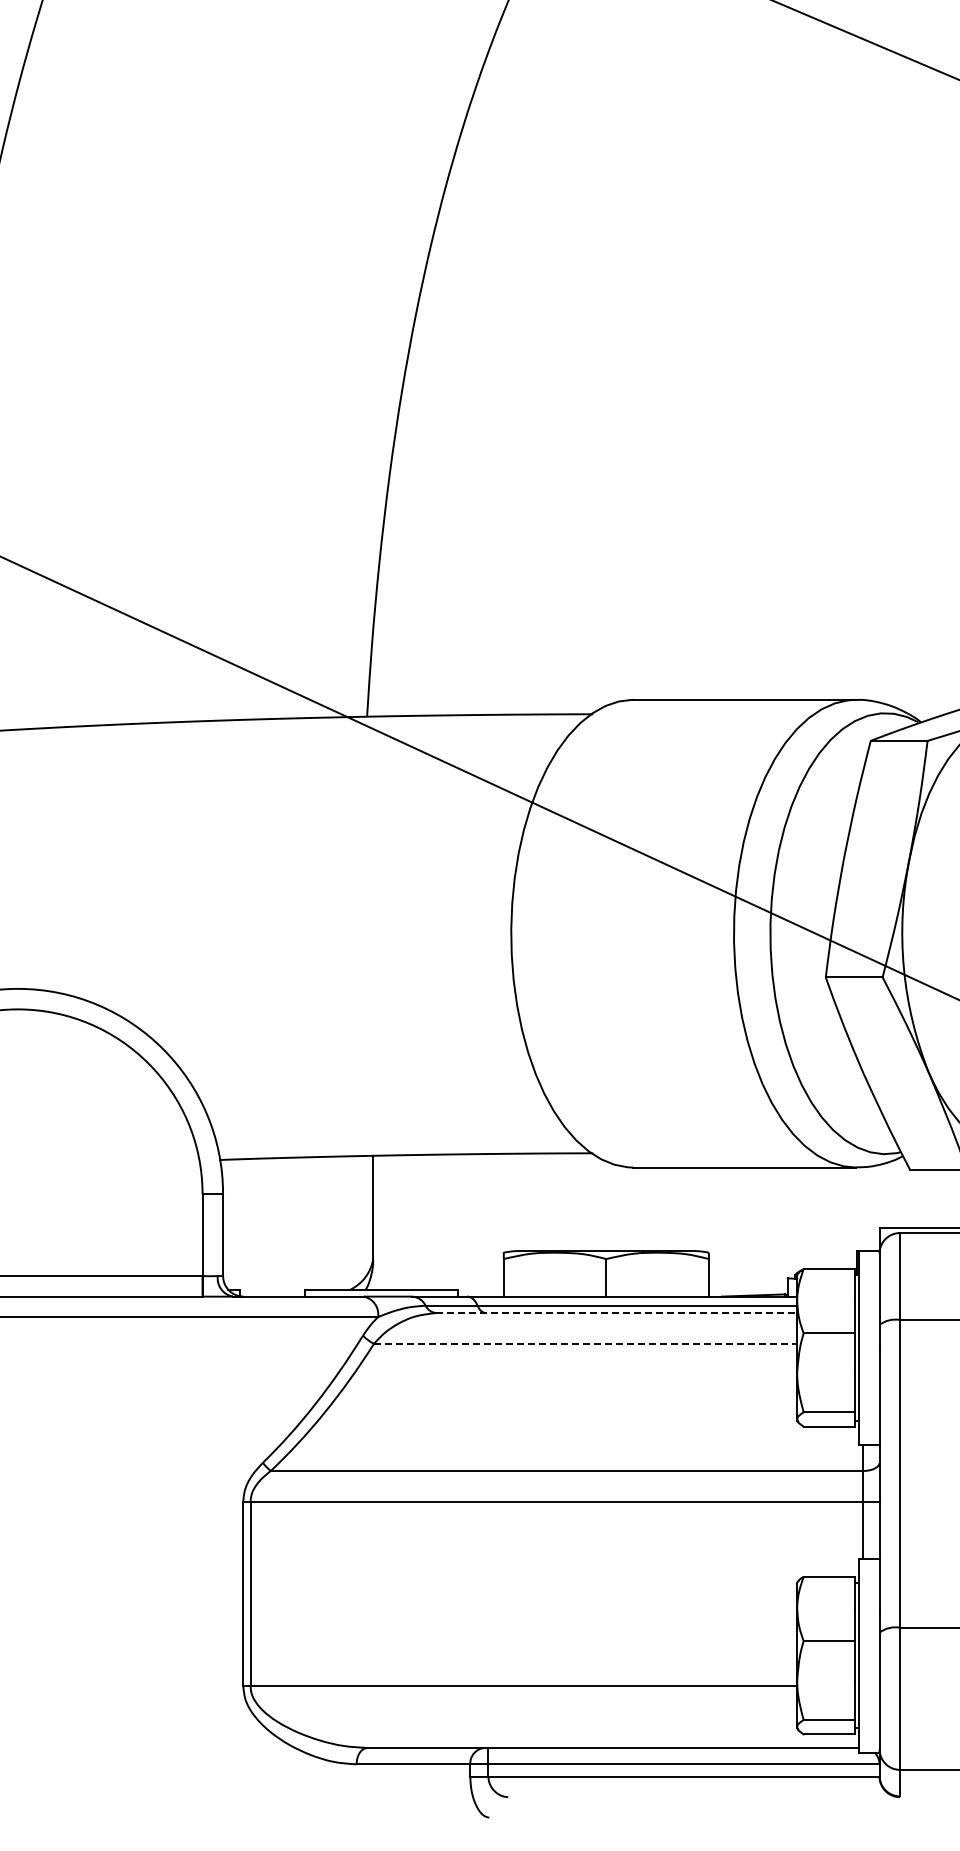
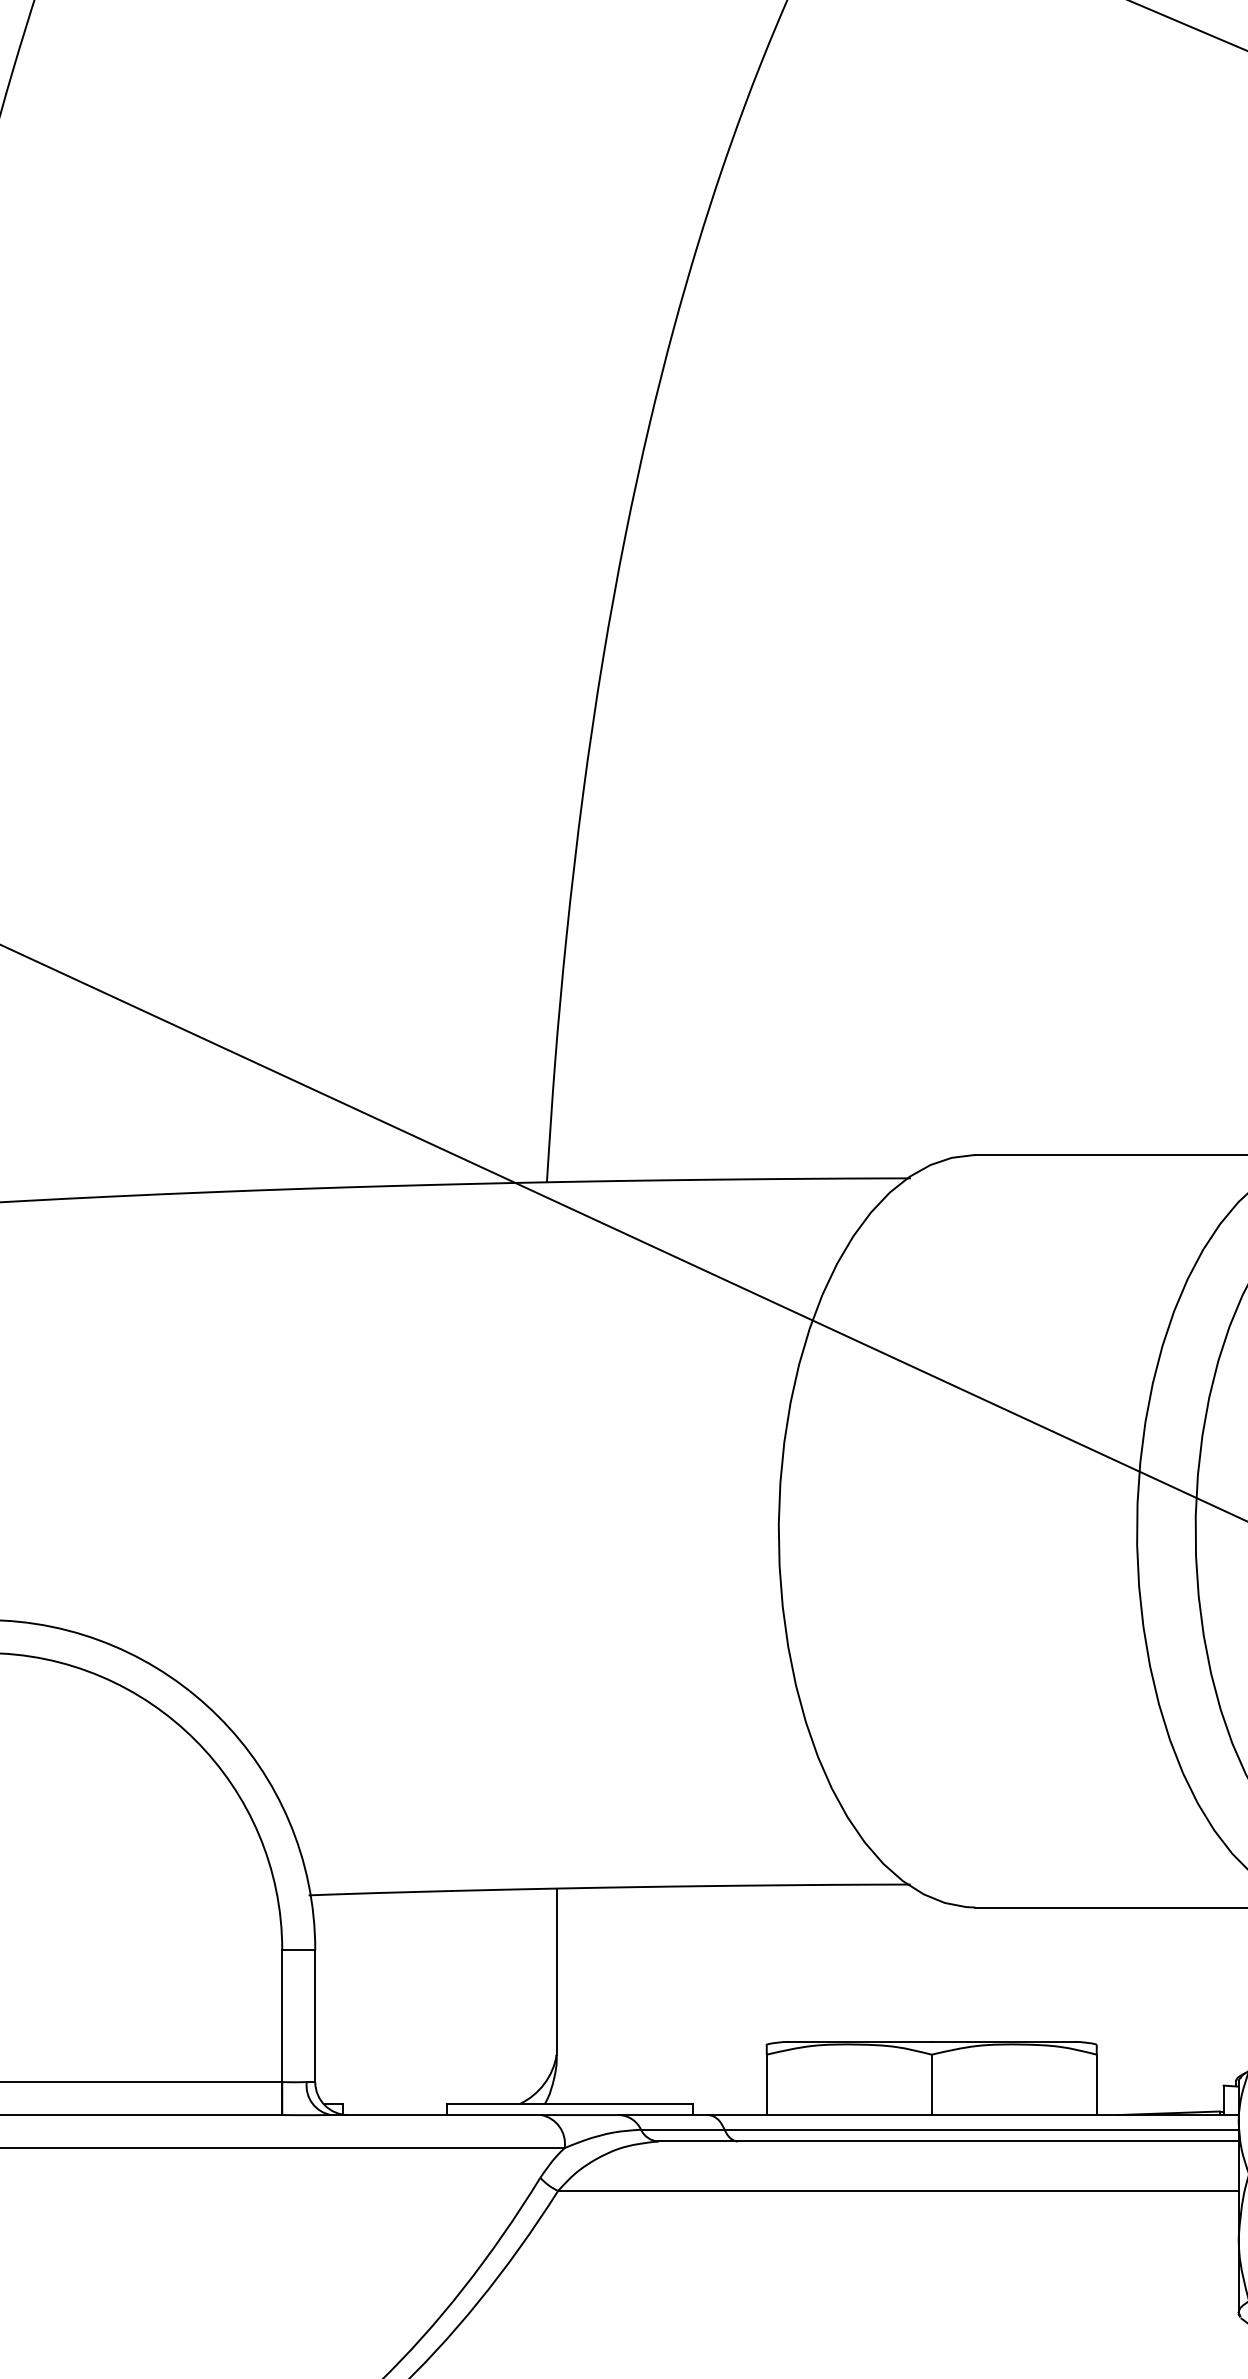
line: (617, 1313) -> (949, 2142), dashed -> solid
line: (585, 1343) -> (898, 2190), dashed -> solid

